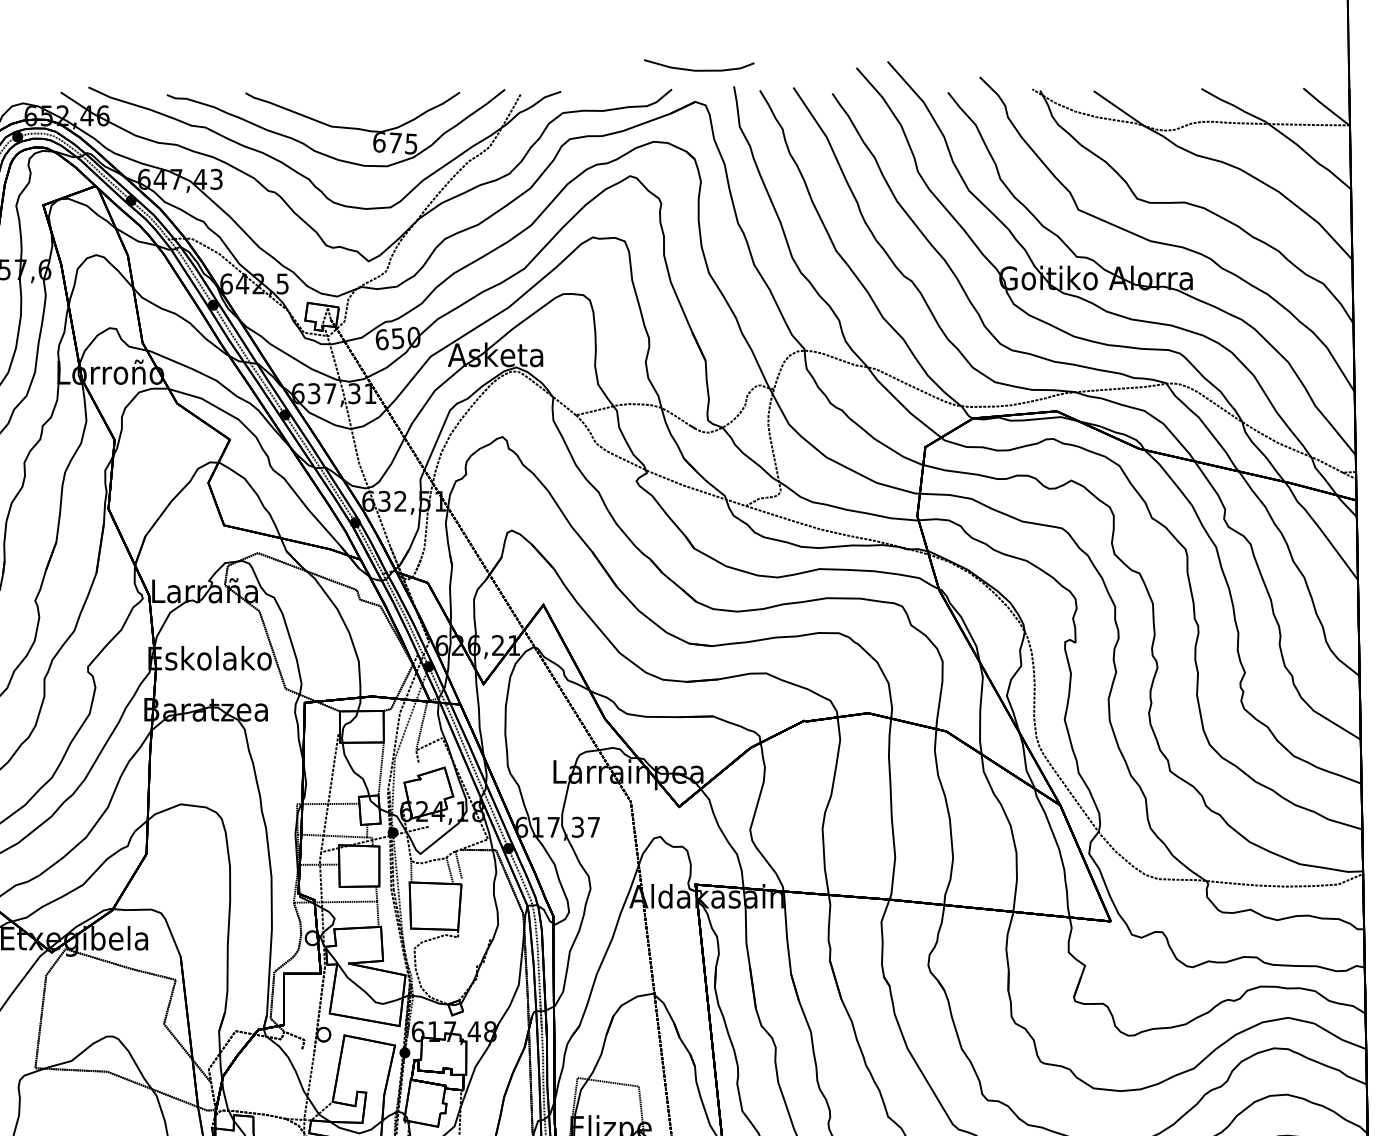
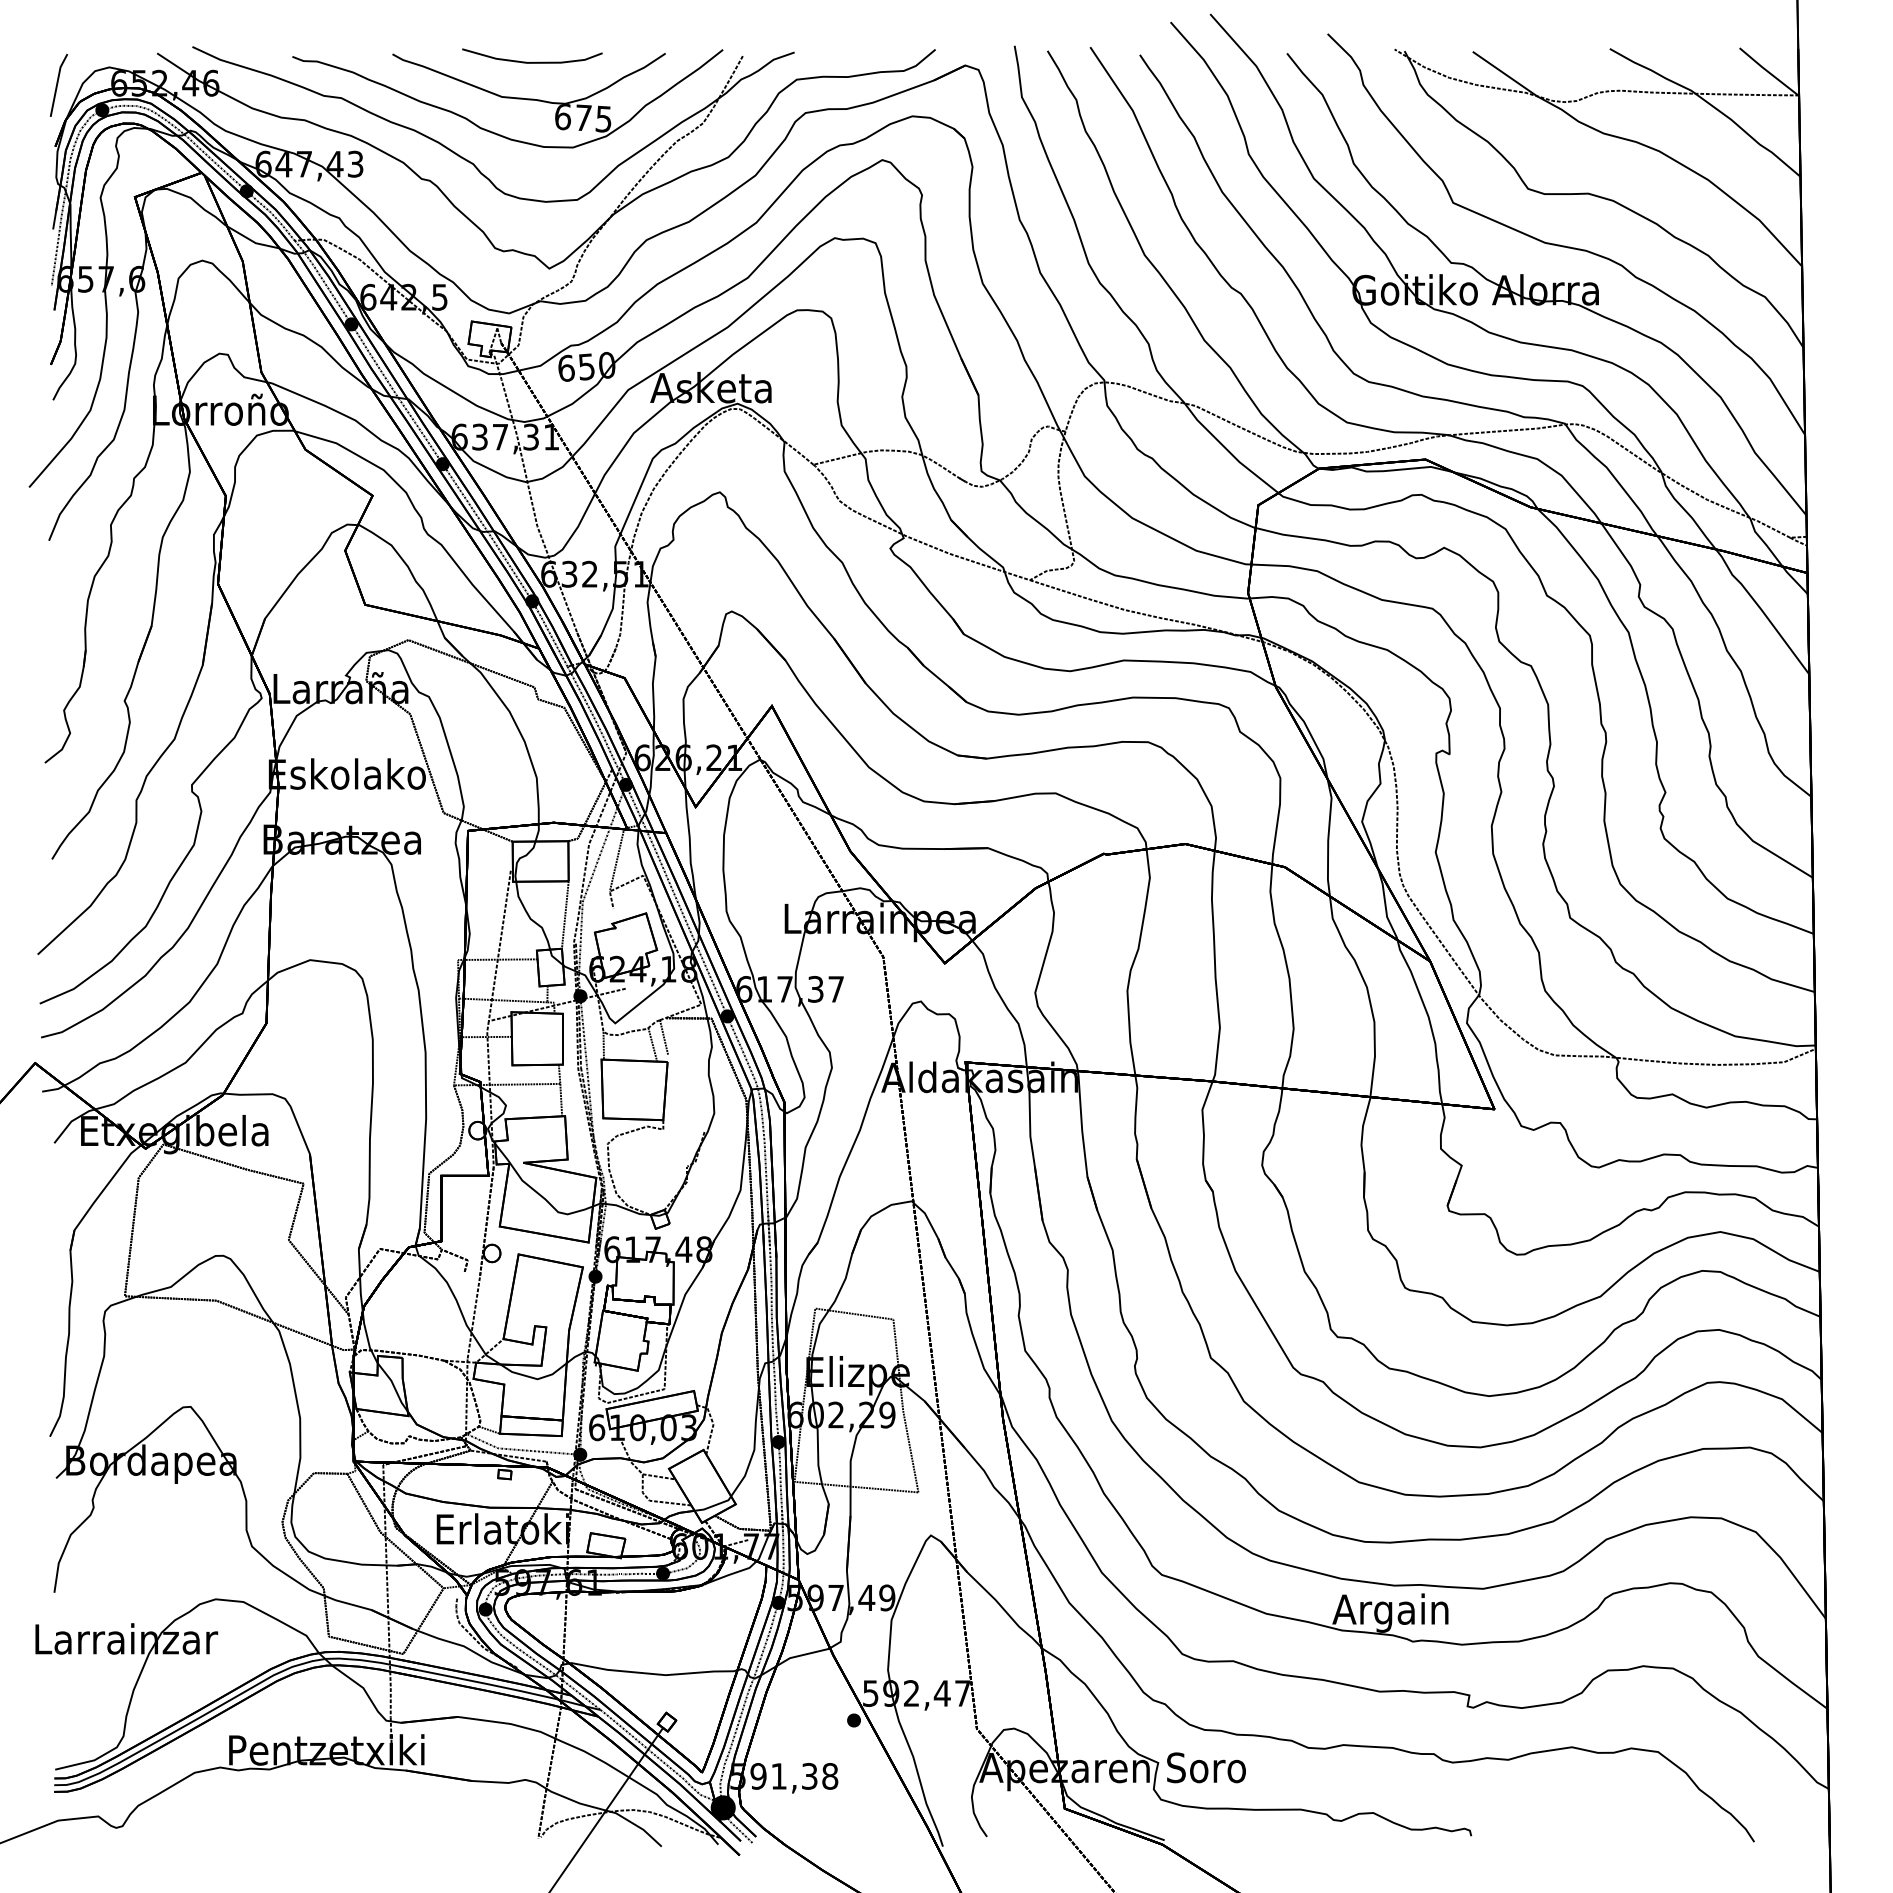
curve: (700, 69) -> (534, 61), moved

